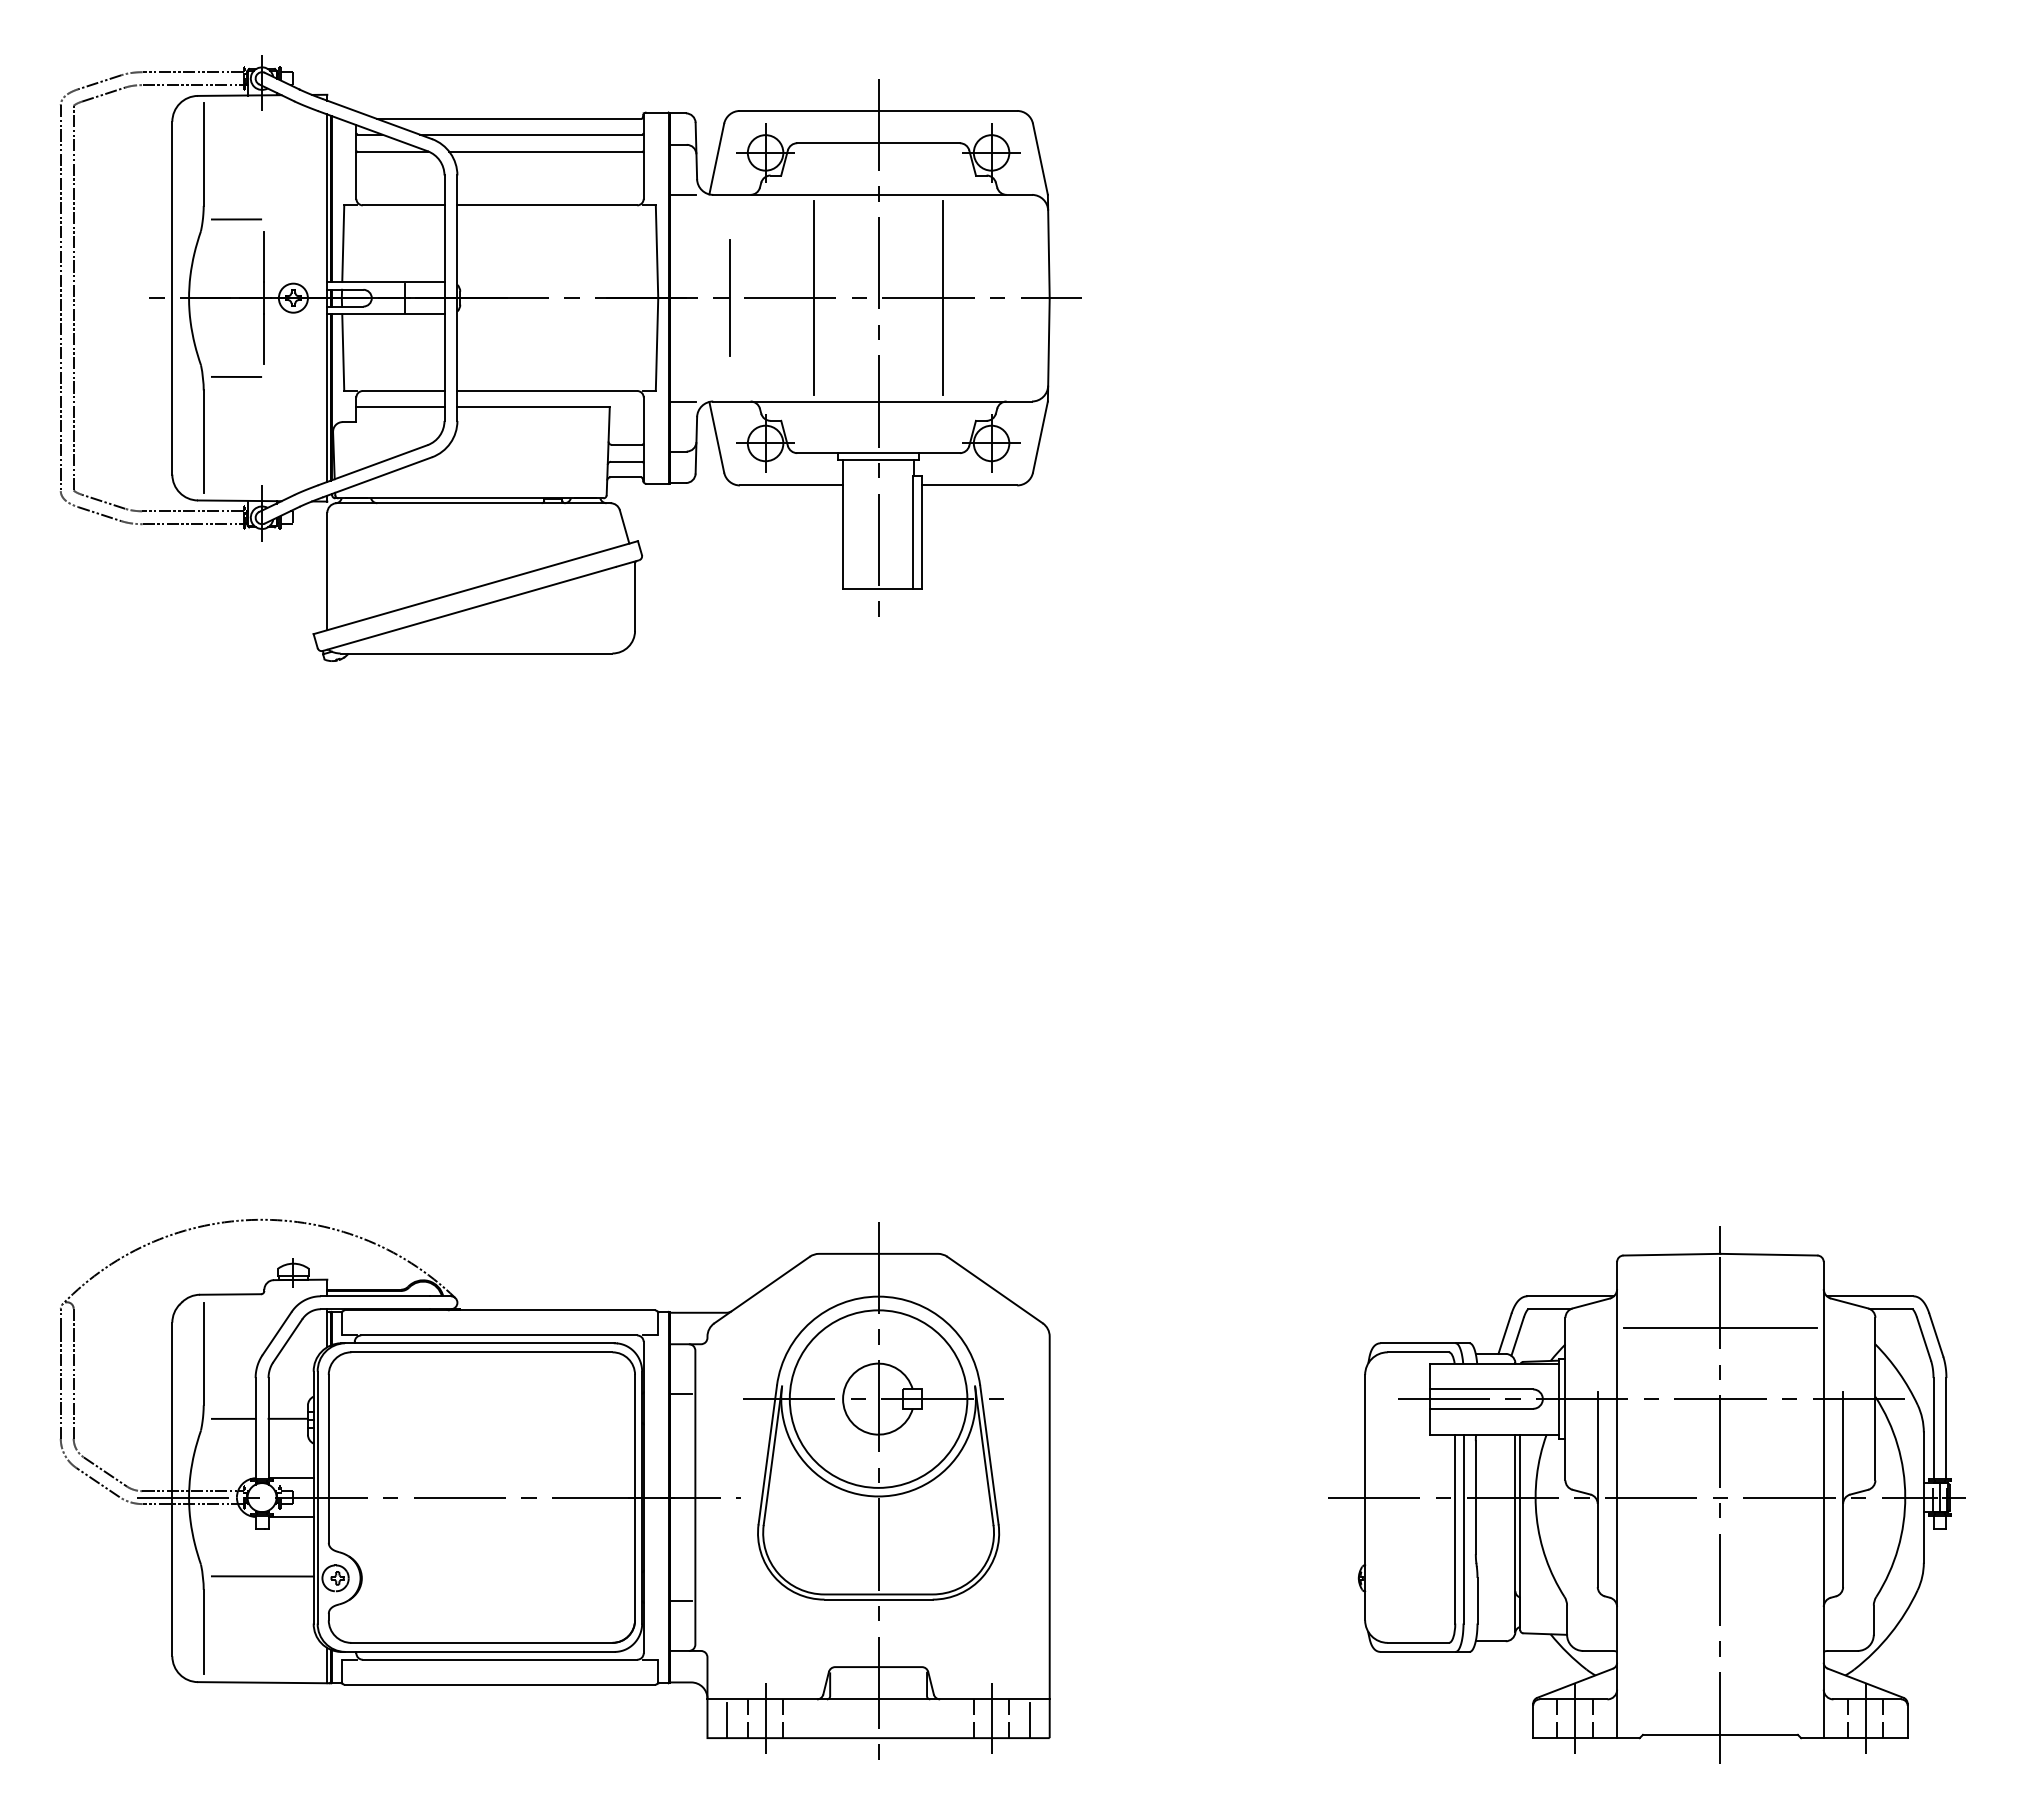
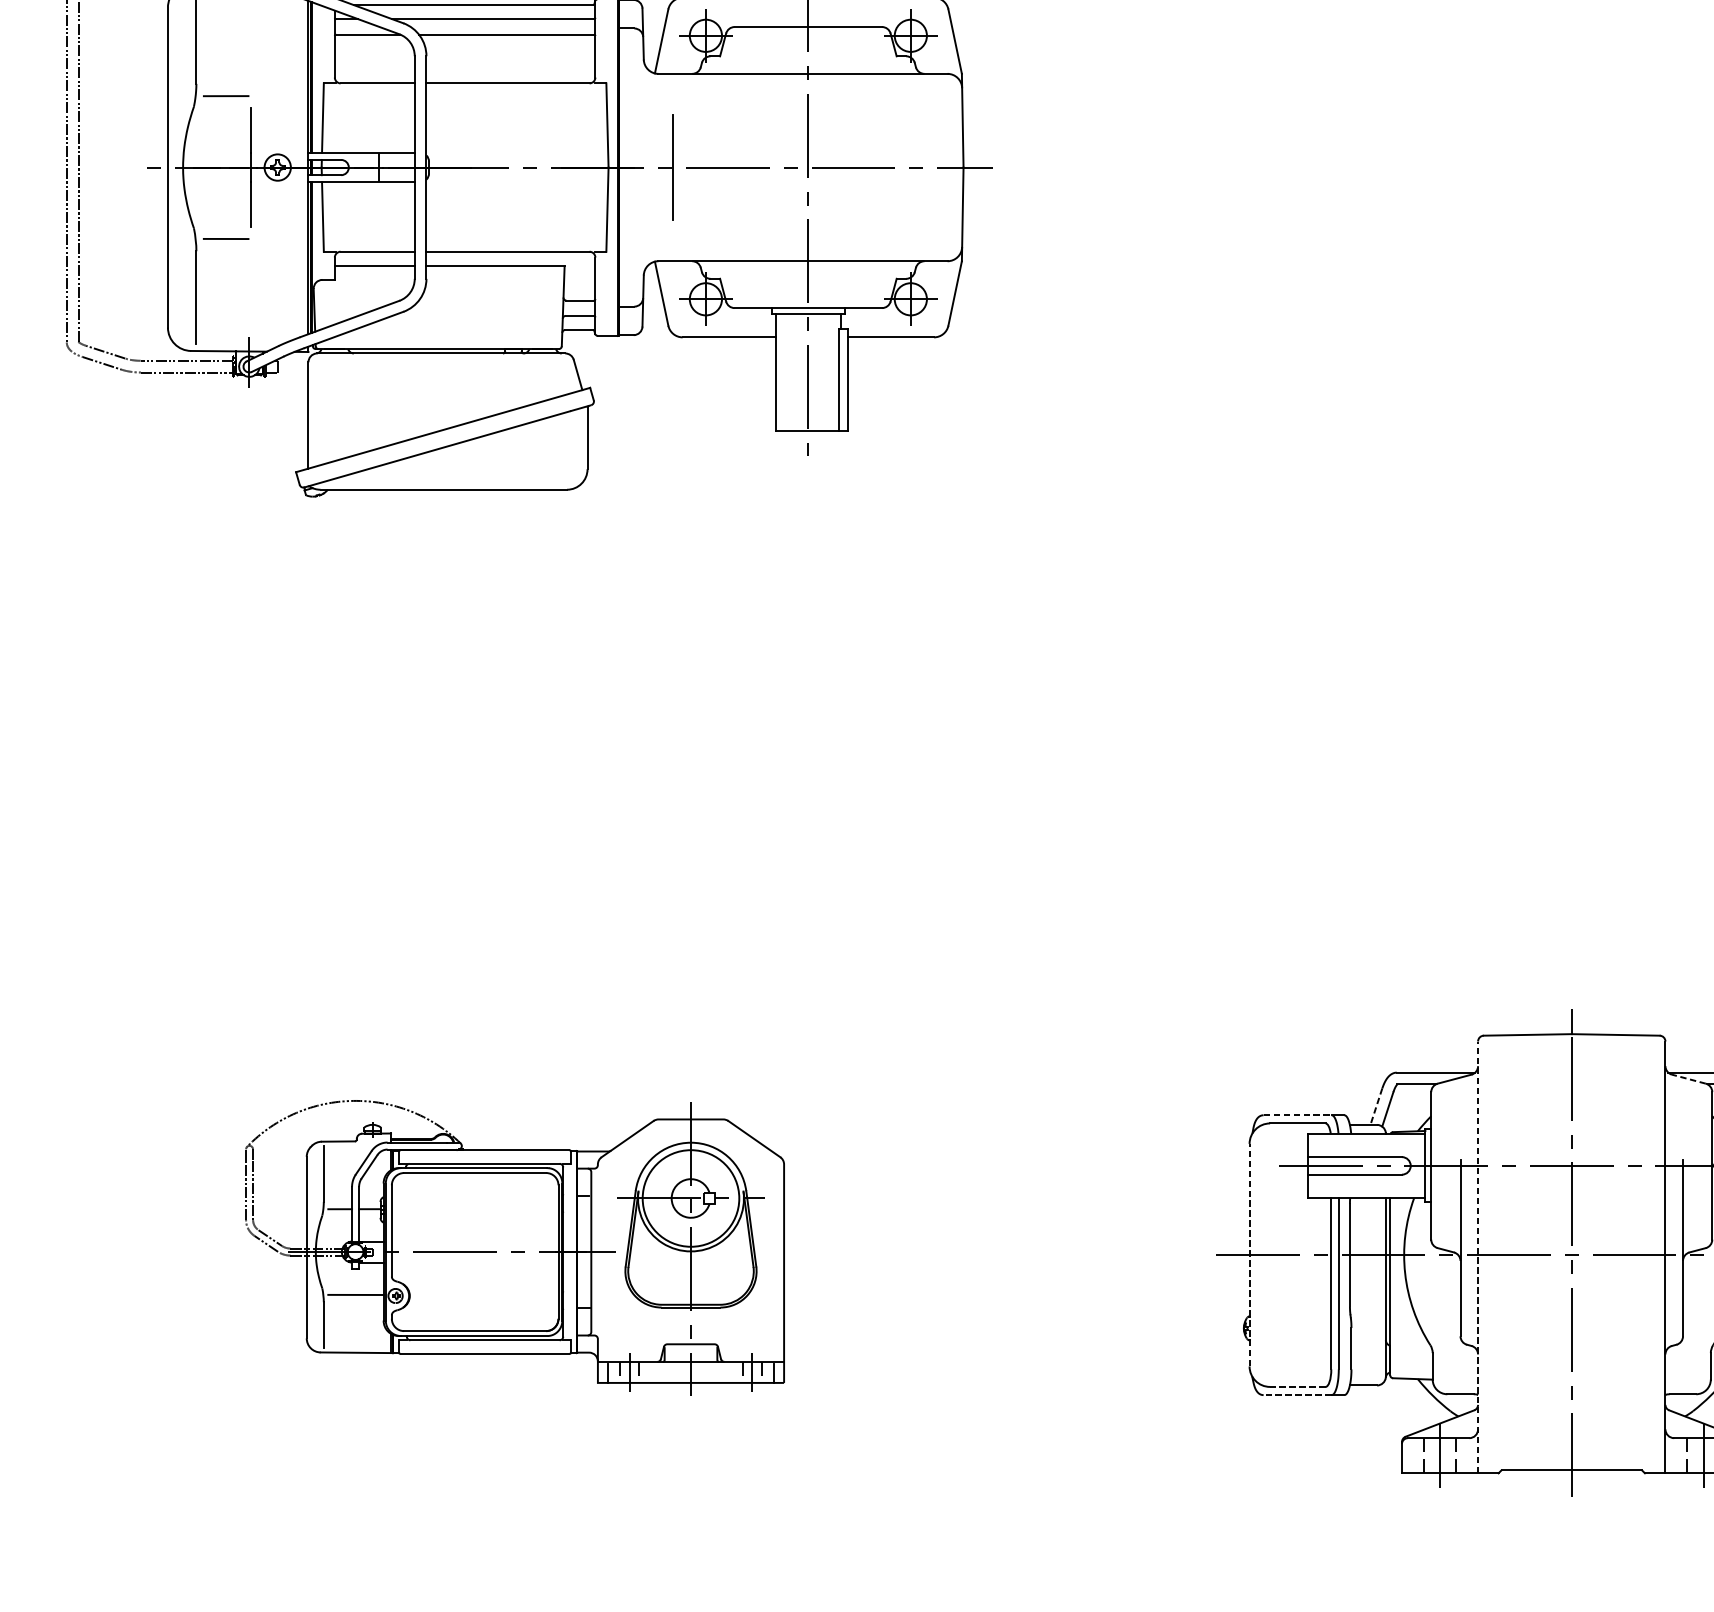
line: (682, 194) -> (630, 73), removed
line: (814, 298) -> (750, 167), removed
line: (943, 298) -> (867, 167), removed
line: (682, 401) -> (630, 261), removed
line: (1849, 1303) -> (1688, 1079), solid -> dashed
line: (1720, 1328) -> (1571, 1101), removed
line: (1504, 1334) -> (1375, 1107), solid -> dashed
line: (1418, 1343) -> (1297, 1115), solid -> dashed
part: (554, 1488) -> (514, 1246), size x0.6
line: (1365, 1497) -> (1249, 1255), solid -> dashed
line: (1617, 1499) -> (1478, 1256), solid -> dashed
line: (1418, 1642) -> (1297, 1386), solid -> dashed
line: (1418, 1651) -> (1297, 1394), solid -> dashed

